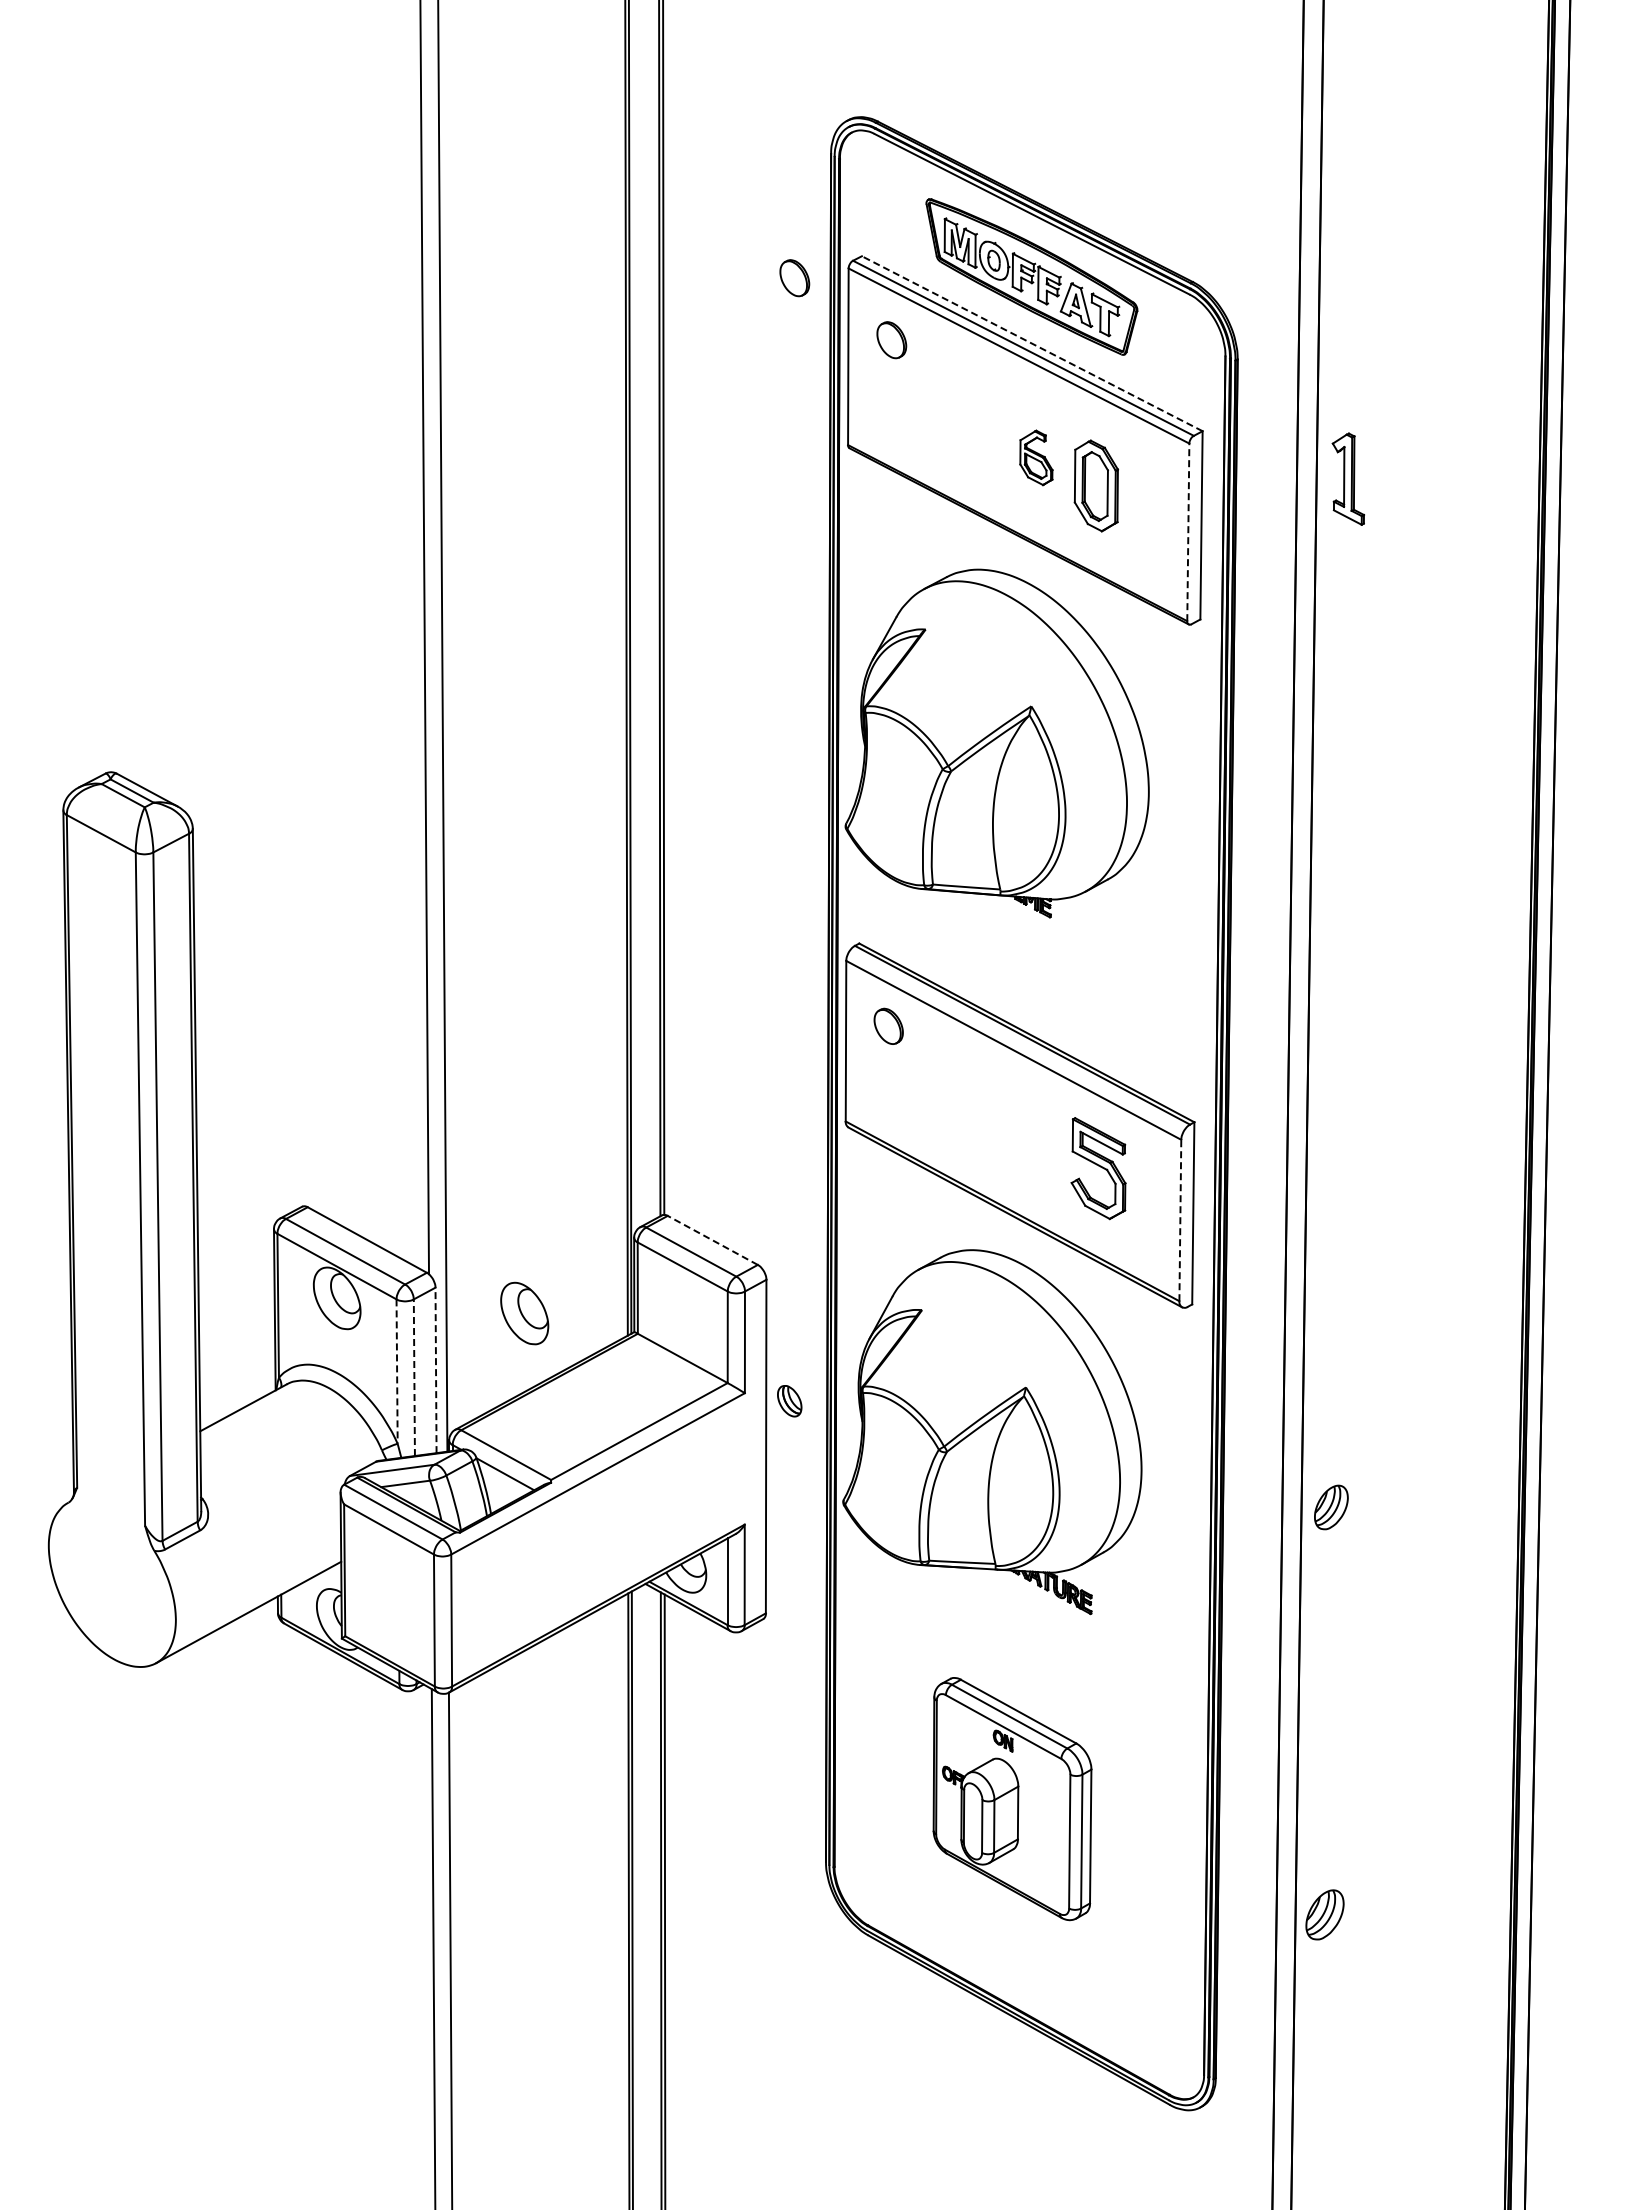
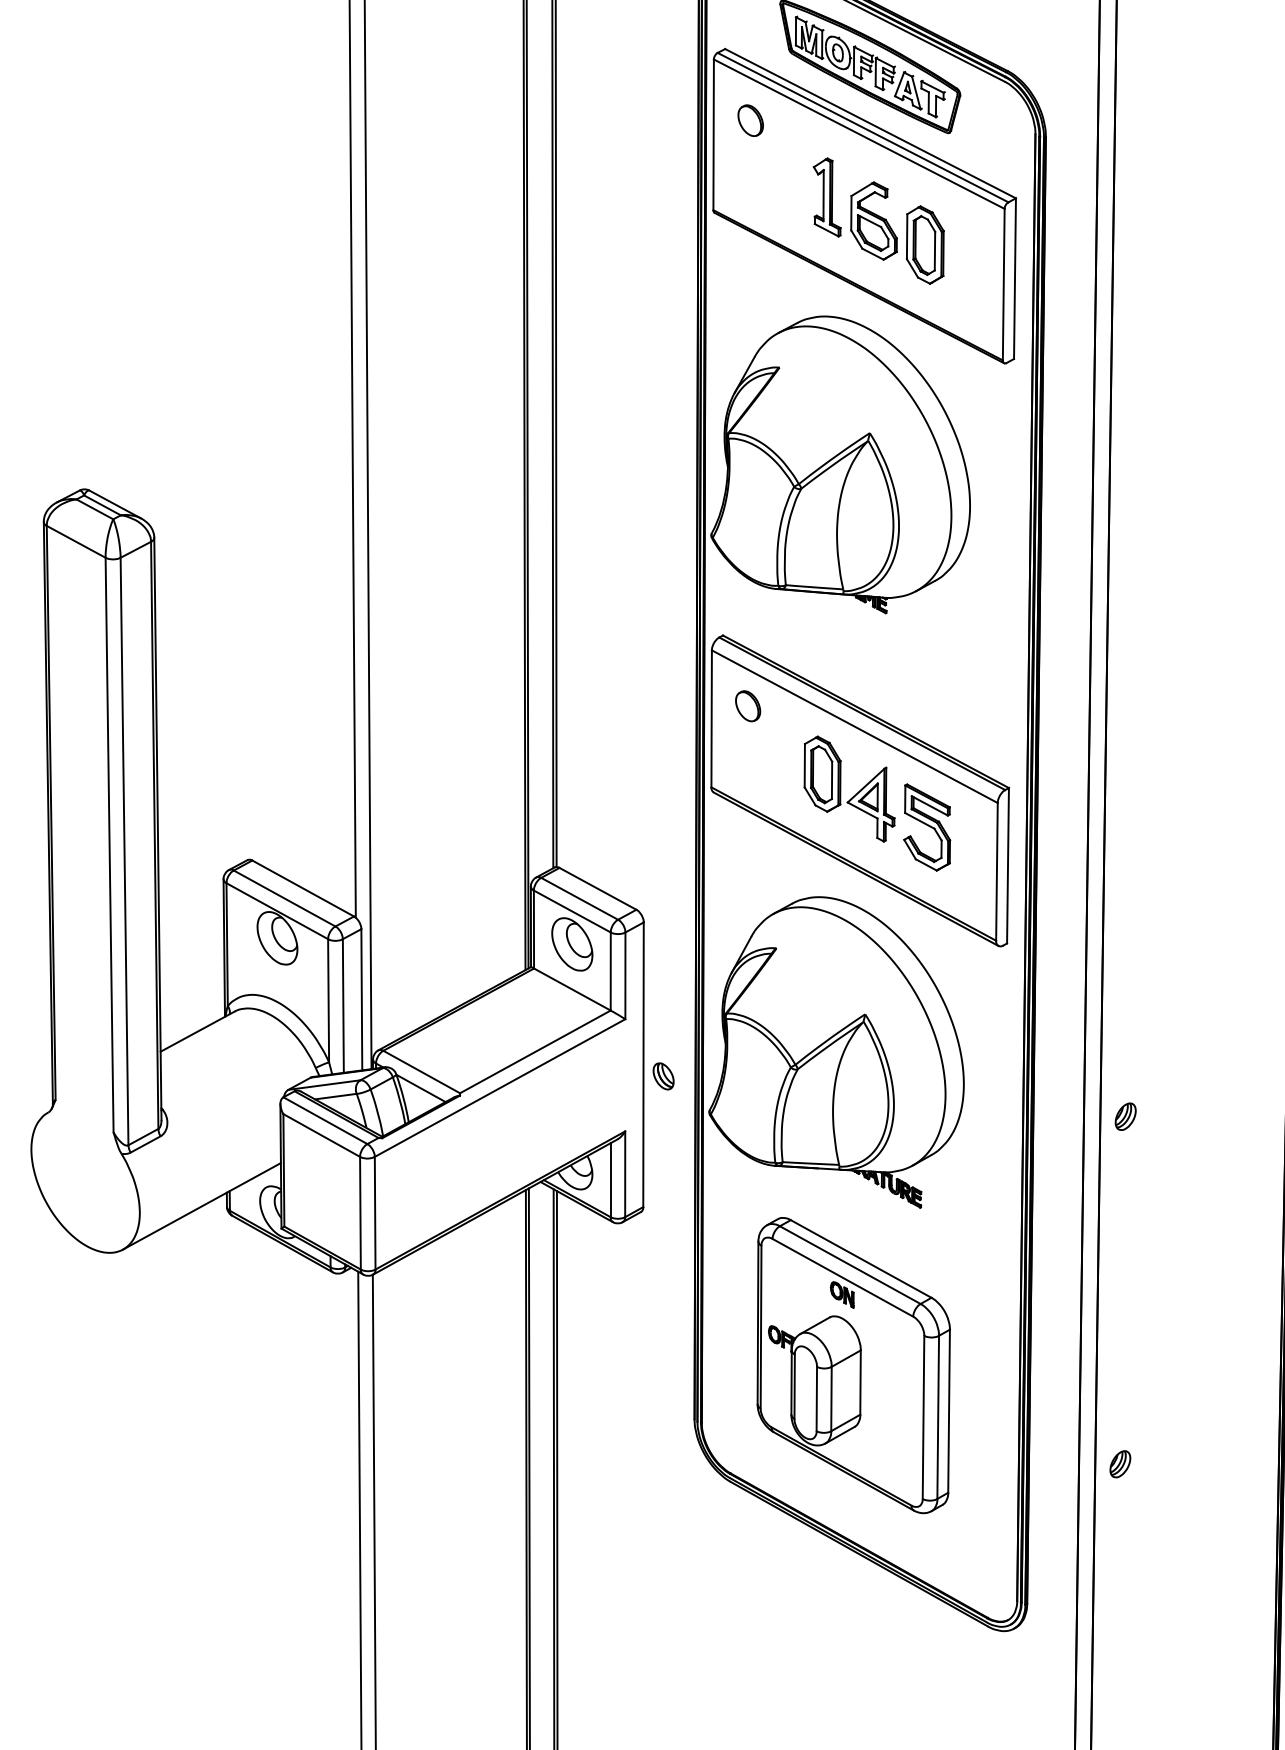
part: (794, 278) -> (667, 68), removed
line: (1032, 343) -> (870, 123), dashed -> solid
part: (1036, 457) -> (874, 220), size x1.67
part: (1347, 478) -> (826, 196), moved
line: (1188, 532) -> (1003, 284), dashed -> solid
part: (1014, 1129) -> (855, 794), added
line: (1180, 1220) -> (997, 871), dashed -> solid
line: (712, 1240) -> (597, 888), dashed -> solid
part: (524, 1313) -> (572, 944), moved
line: (436, 1370) -> (362, 999), dashed -> solid
line: (397, 1372) -> (328, 1001), dashed -> solid
line: (414, 1377) -> (343, 1005), dashed -> solid
part: (789, 1401) -> (663, 1076), moved
part: (1330, 1507) -> (1125, 1116), size x0.71
part: (1012, 1798) -> (853, 1365), size x1.43
part: (1324, 1914) -> (1119, 1464), size x0.62

